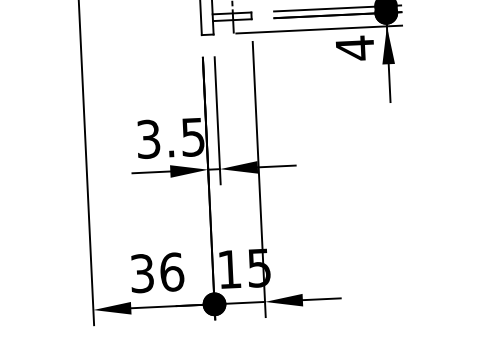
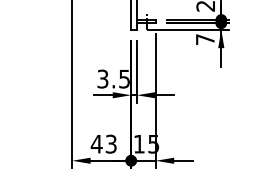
text: (355, 48) -> (205, 39), 4 -> 7
text: (155, 271) -> (103, 143), 36 -> 43

